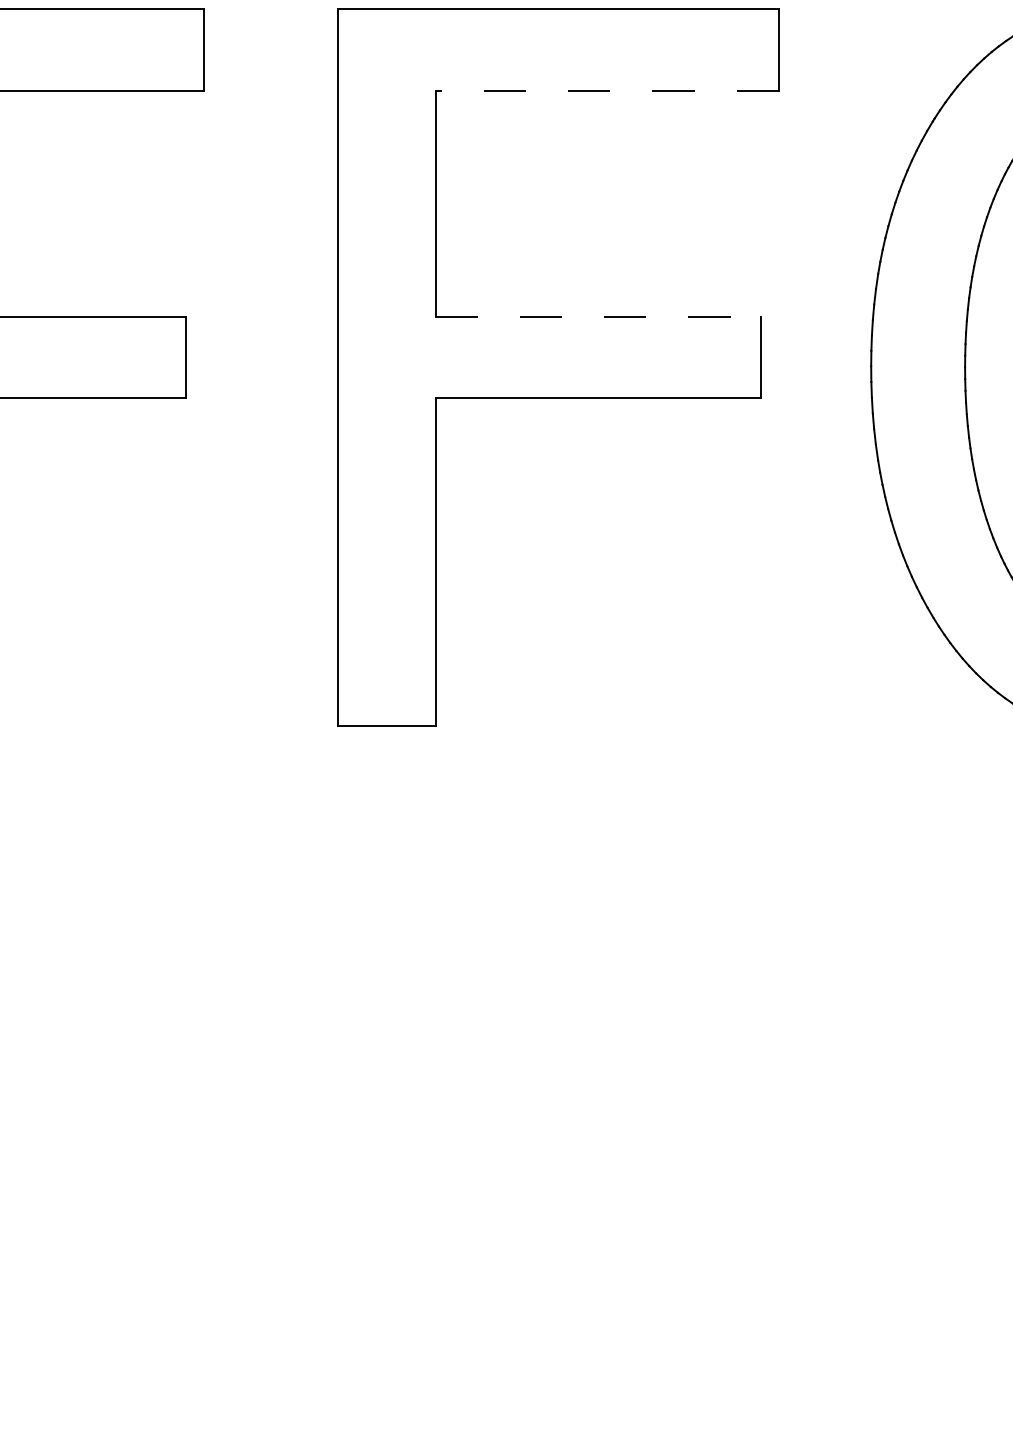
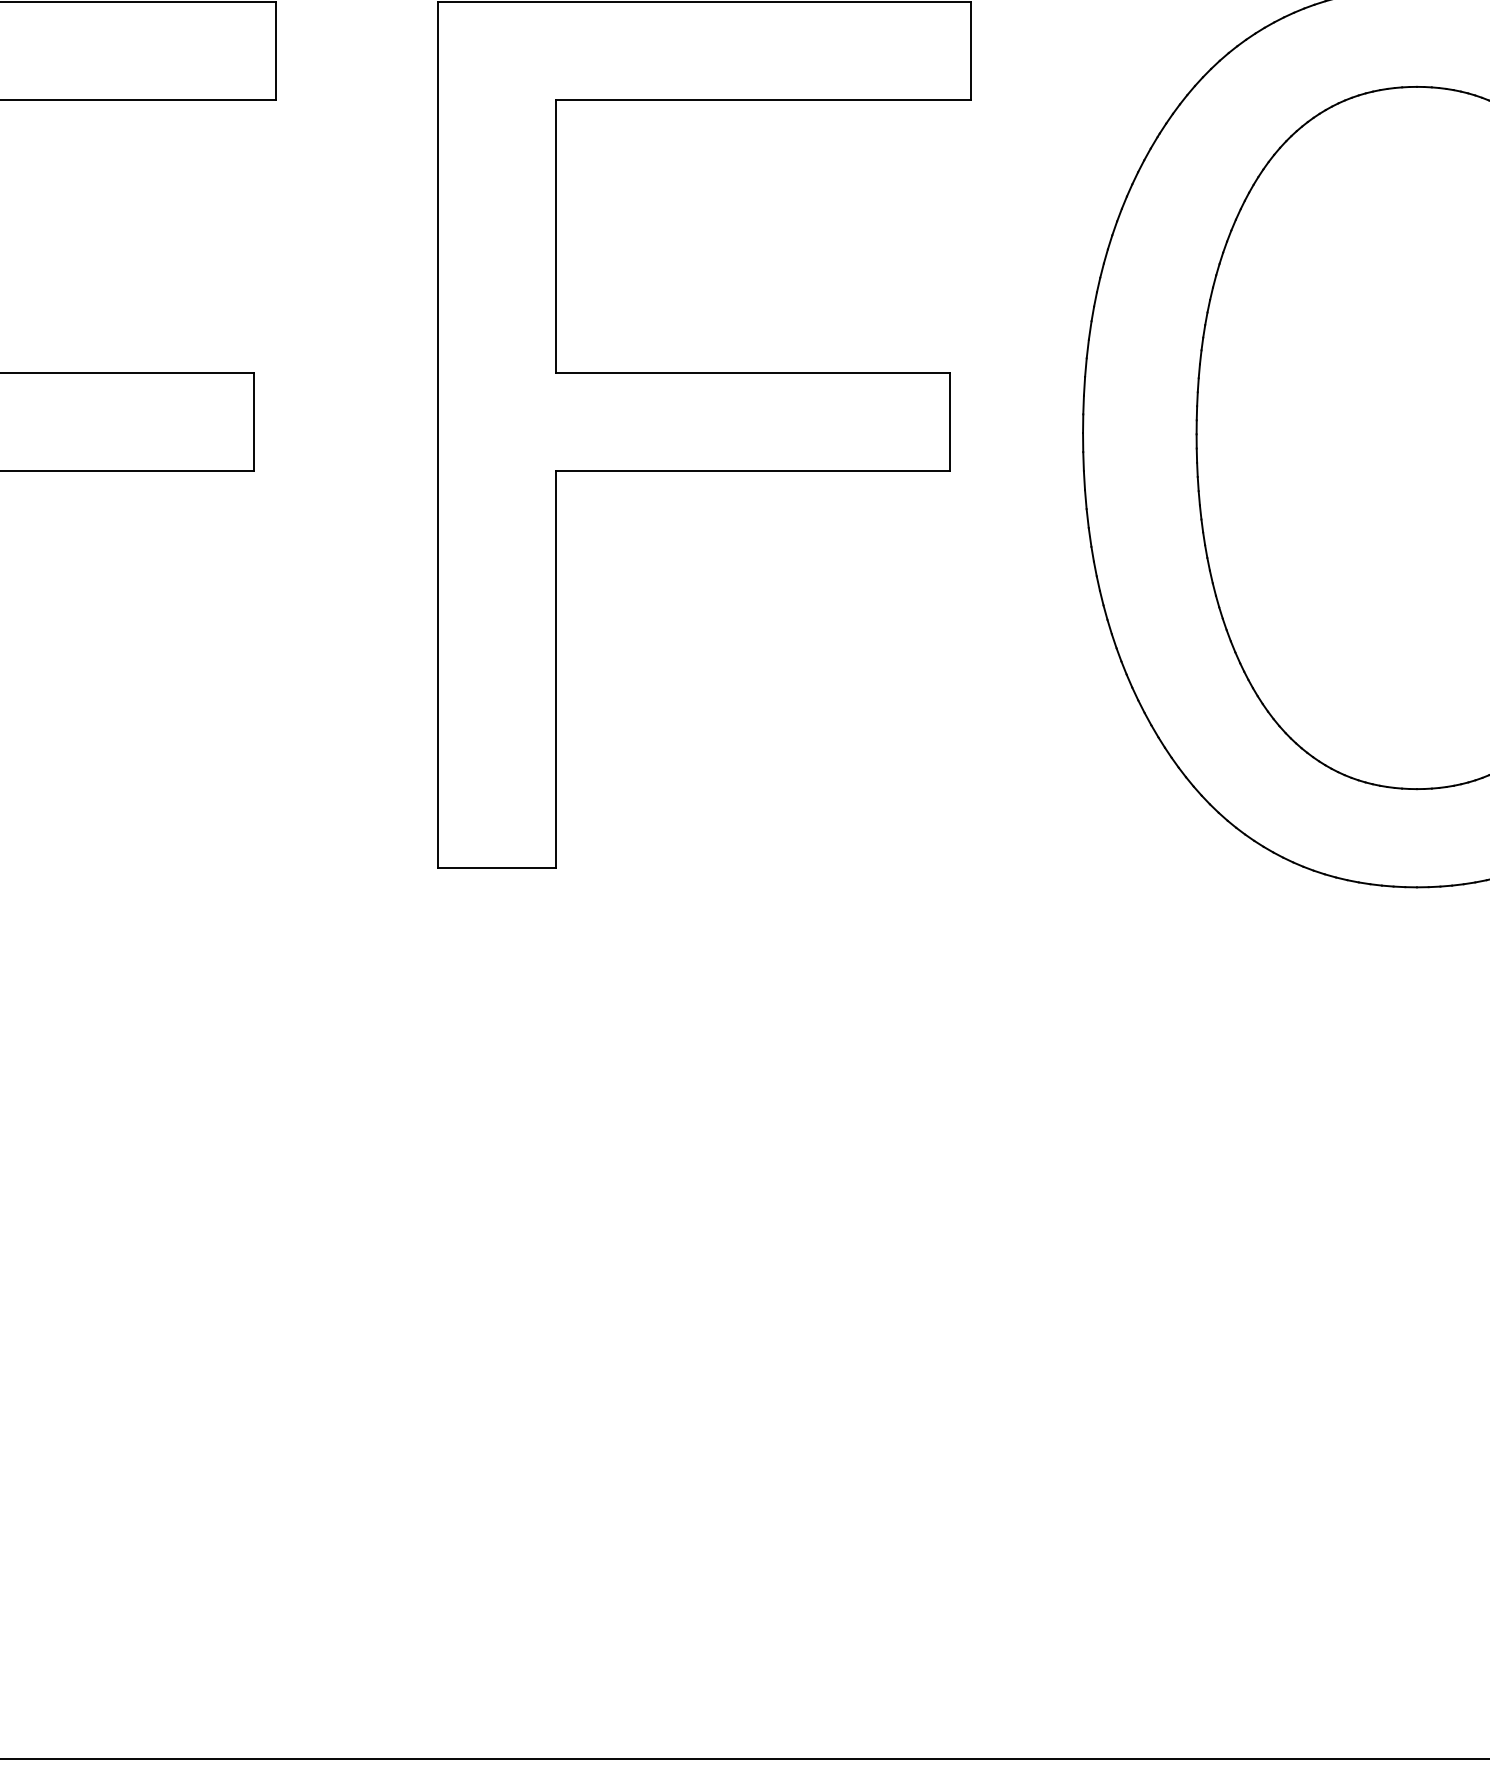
line: (606, 90) -> (763, 99), dashed -> solid
line: (598, 316) -> (753, 372), dashed -> solid

